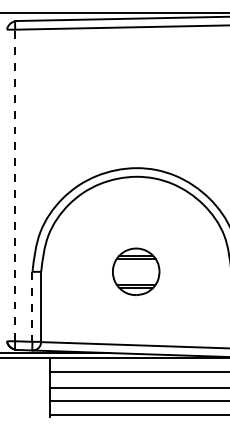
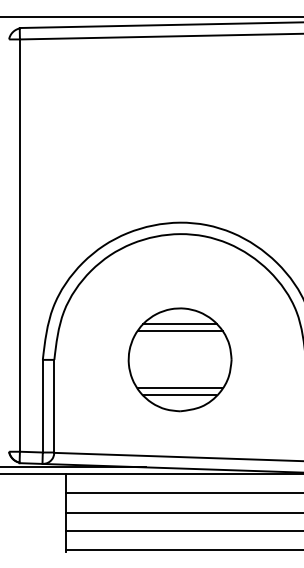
line: (14, 185) -> (19, 245), dashed -> solid
part: (135, 271) -> (179, 359), size x1.67
line: (32, 307) -> (42, 406), dashed -> solid

